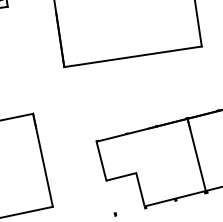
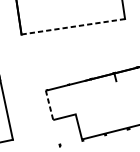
line: (133, 56) -> (73, 26), solid -> dashed
line: (196, 155) -> (121, 101), removed
line: (101, 161) -> (49, 105), solid -> dashed

